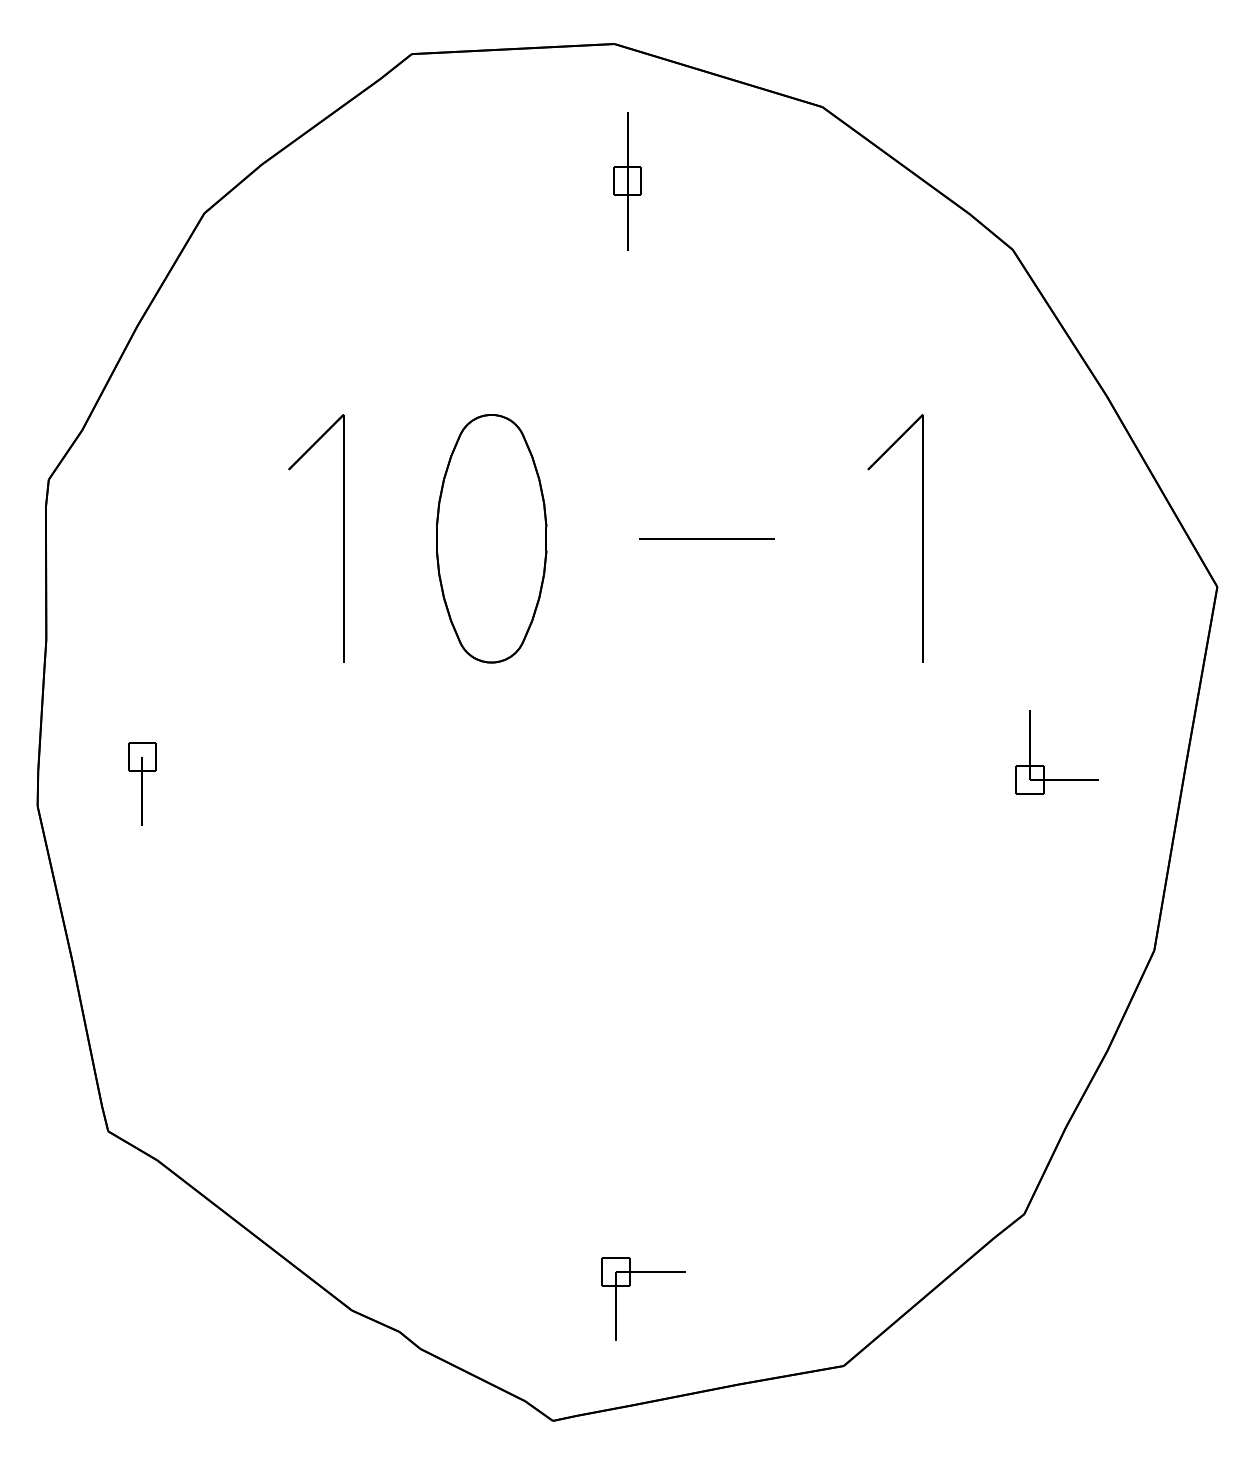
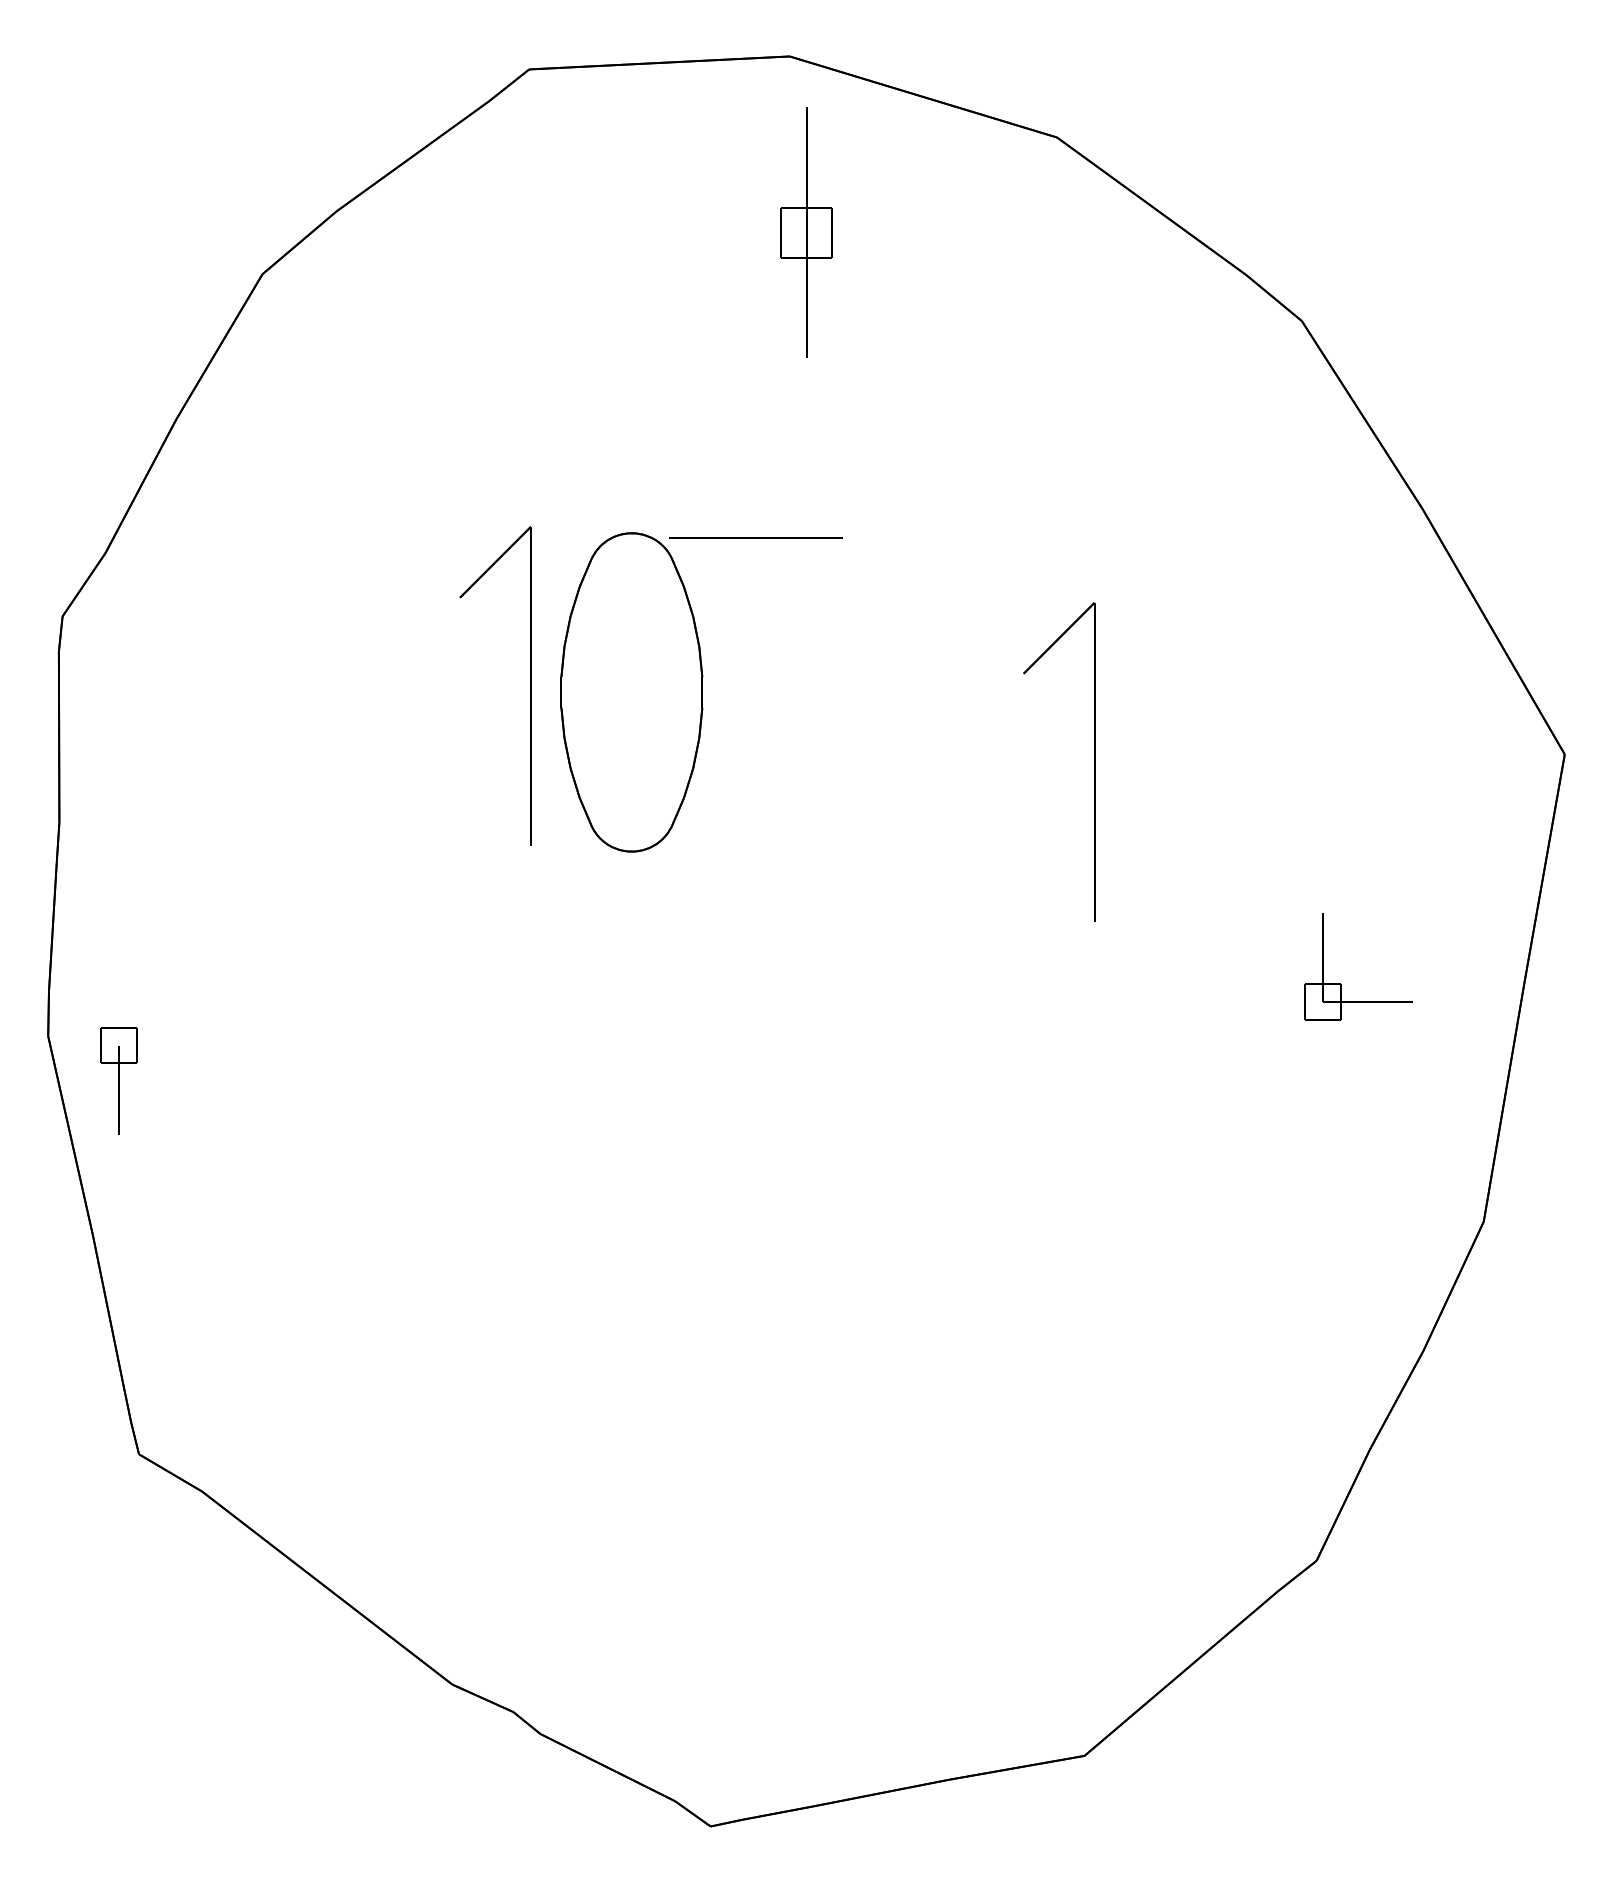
part: (627, 180) -> (806, 232), size x1.4
part: (343, 538) -> (530, 685), moved
line: (706, 538) -> (755, 537), moved
part: (923, 538) -> (1094, 761), moved
part: (142, 783) -> (118, 1080), moved
part: (629, 1284) -> (809, 1651), removed

